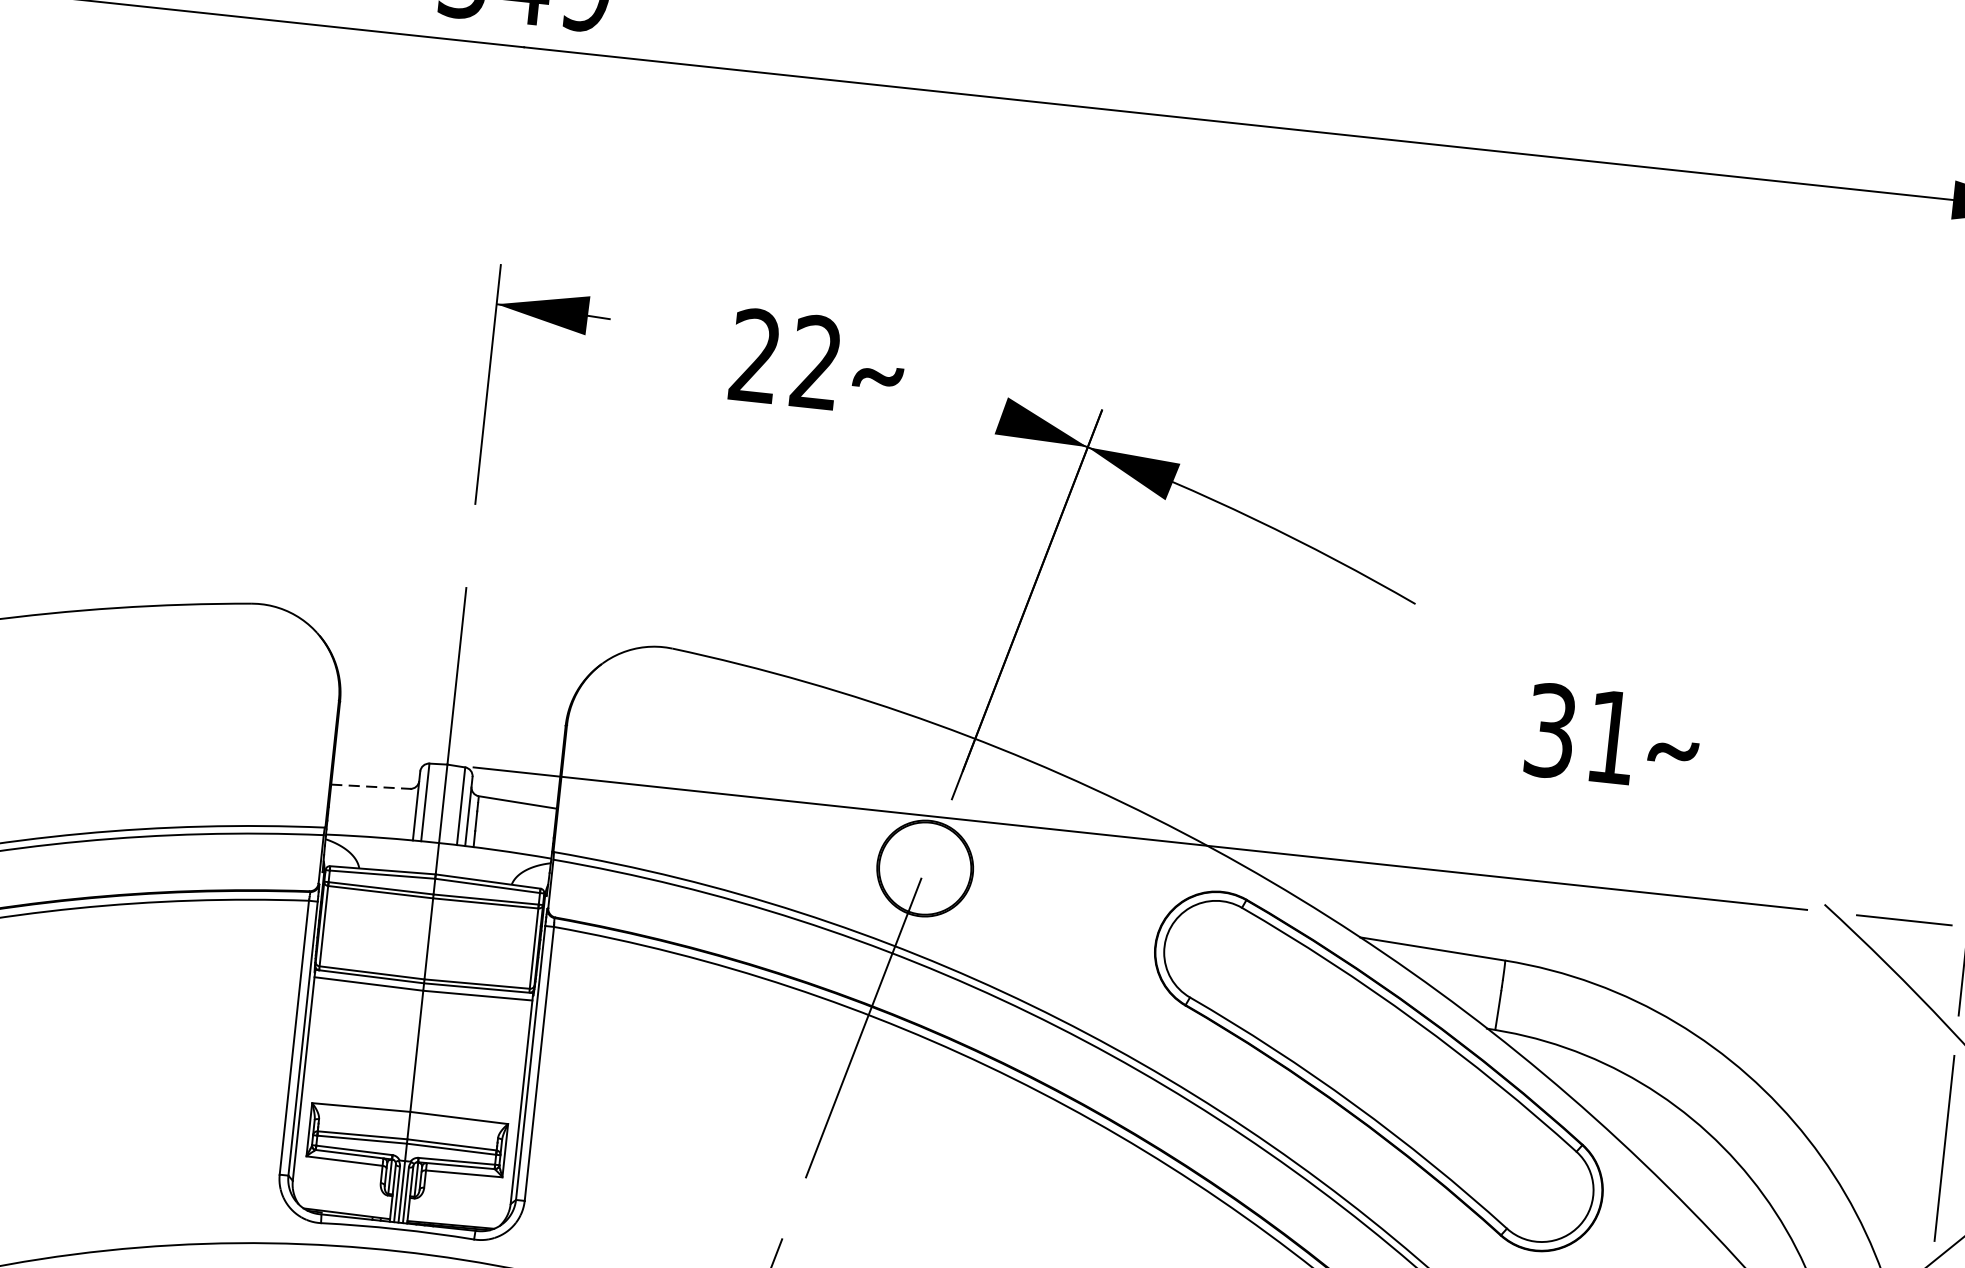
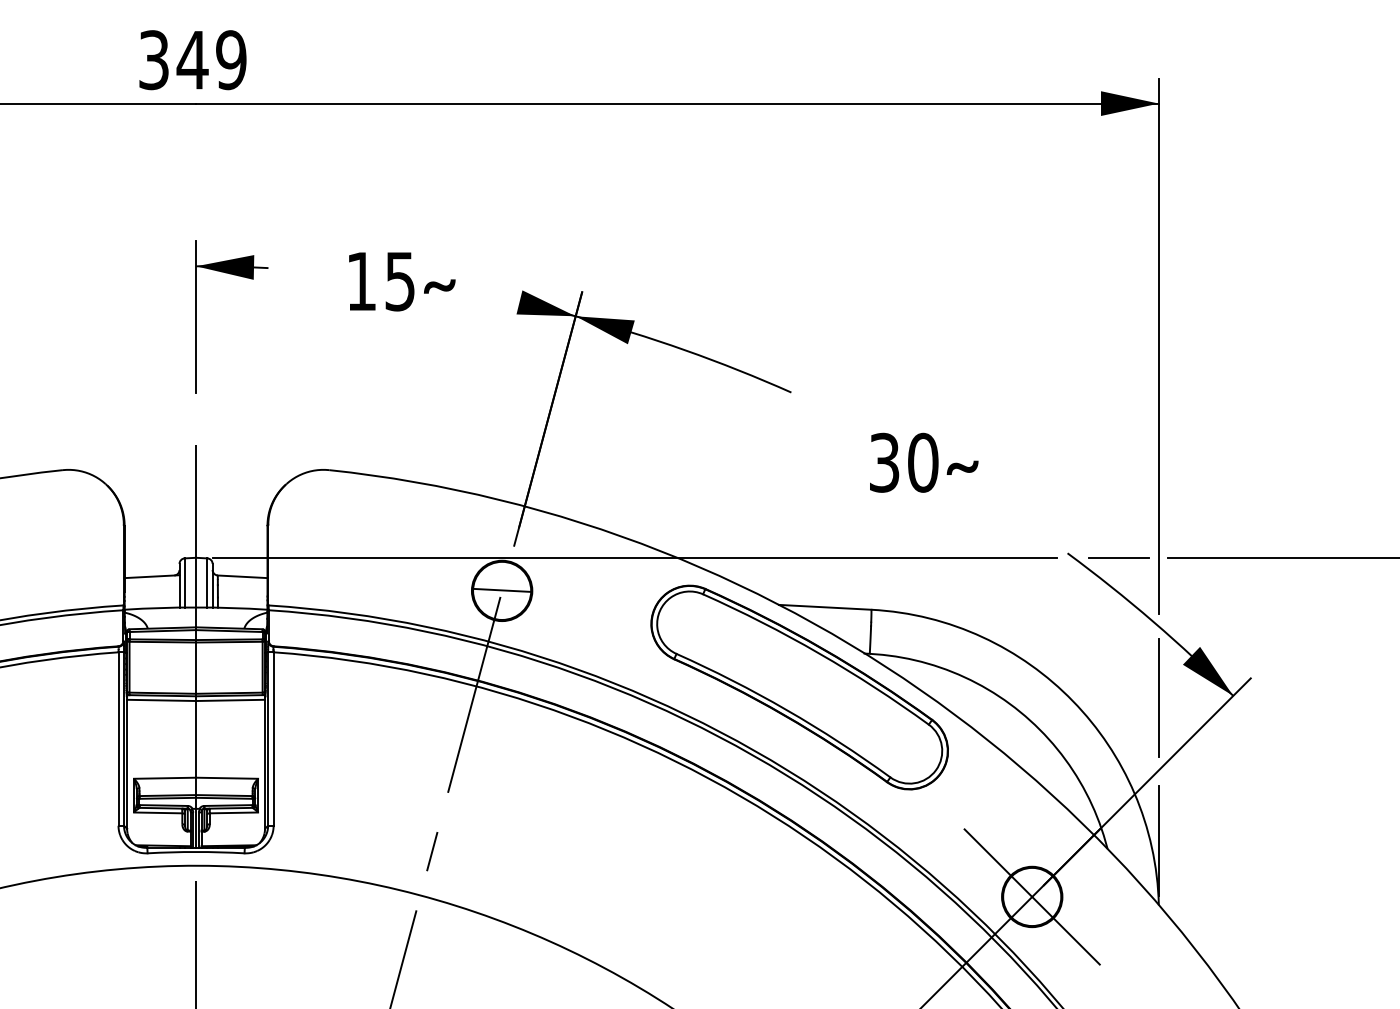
text: (785, 359) -> (380, 281), 22 -> 15
text: (1612, 736) -> (923, 462), 31 -> 30
line: (375, 786) -> (152, 576), dashed -> solid
line: (926, 866) -> (502, 589), added

